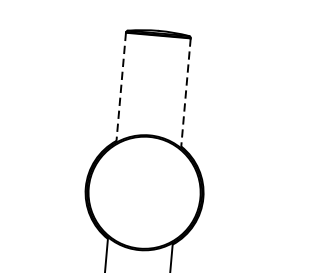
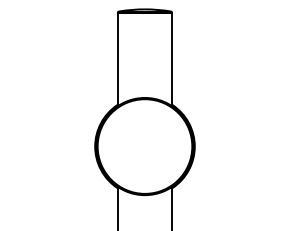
line: (121, 87) -> (117, 59), dashed -> solid
line: (186, 92) -> (172, 59), dashed -> solid

